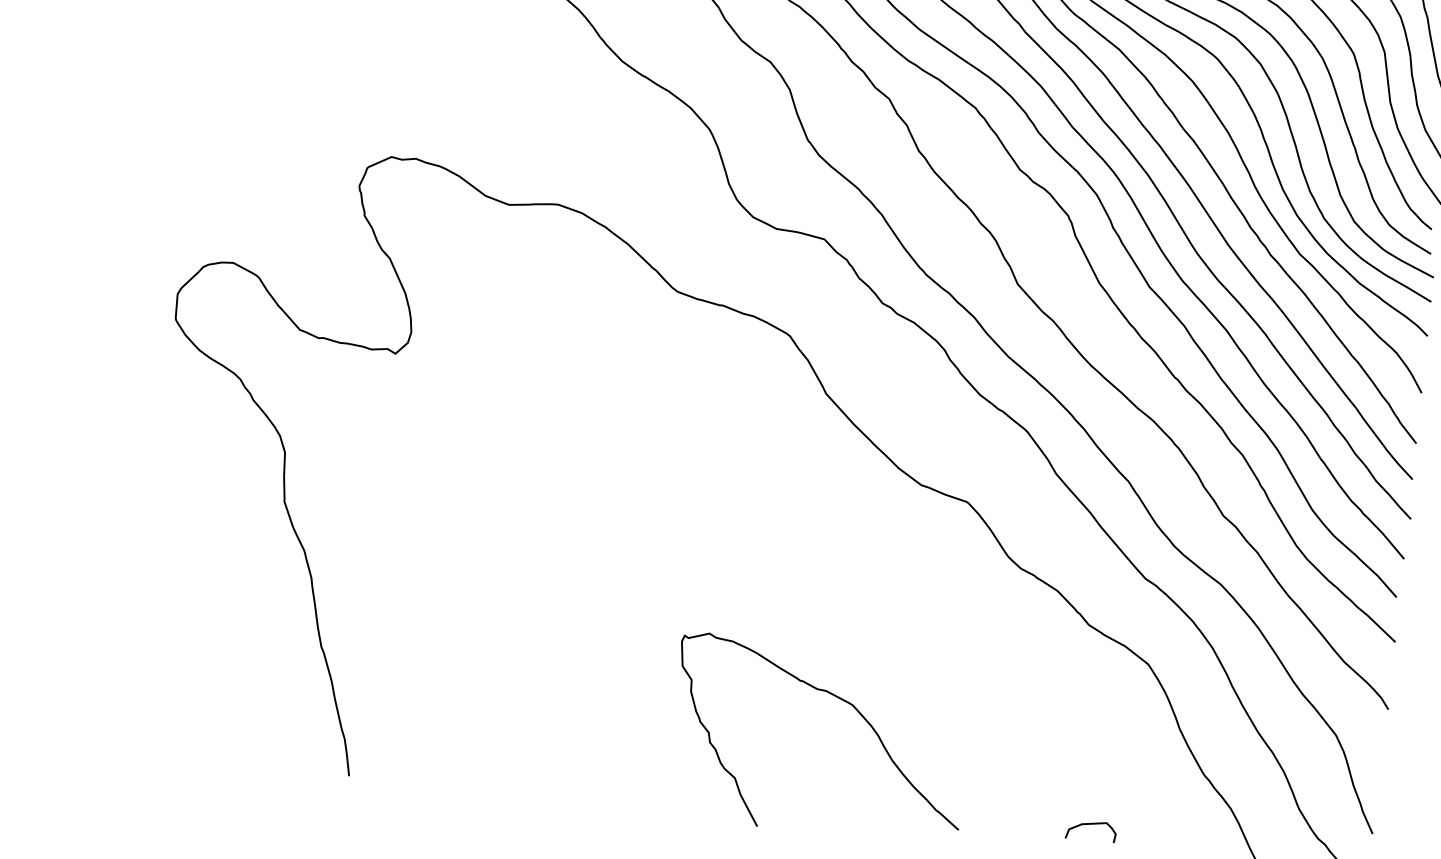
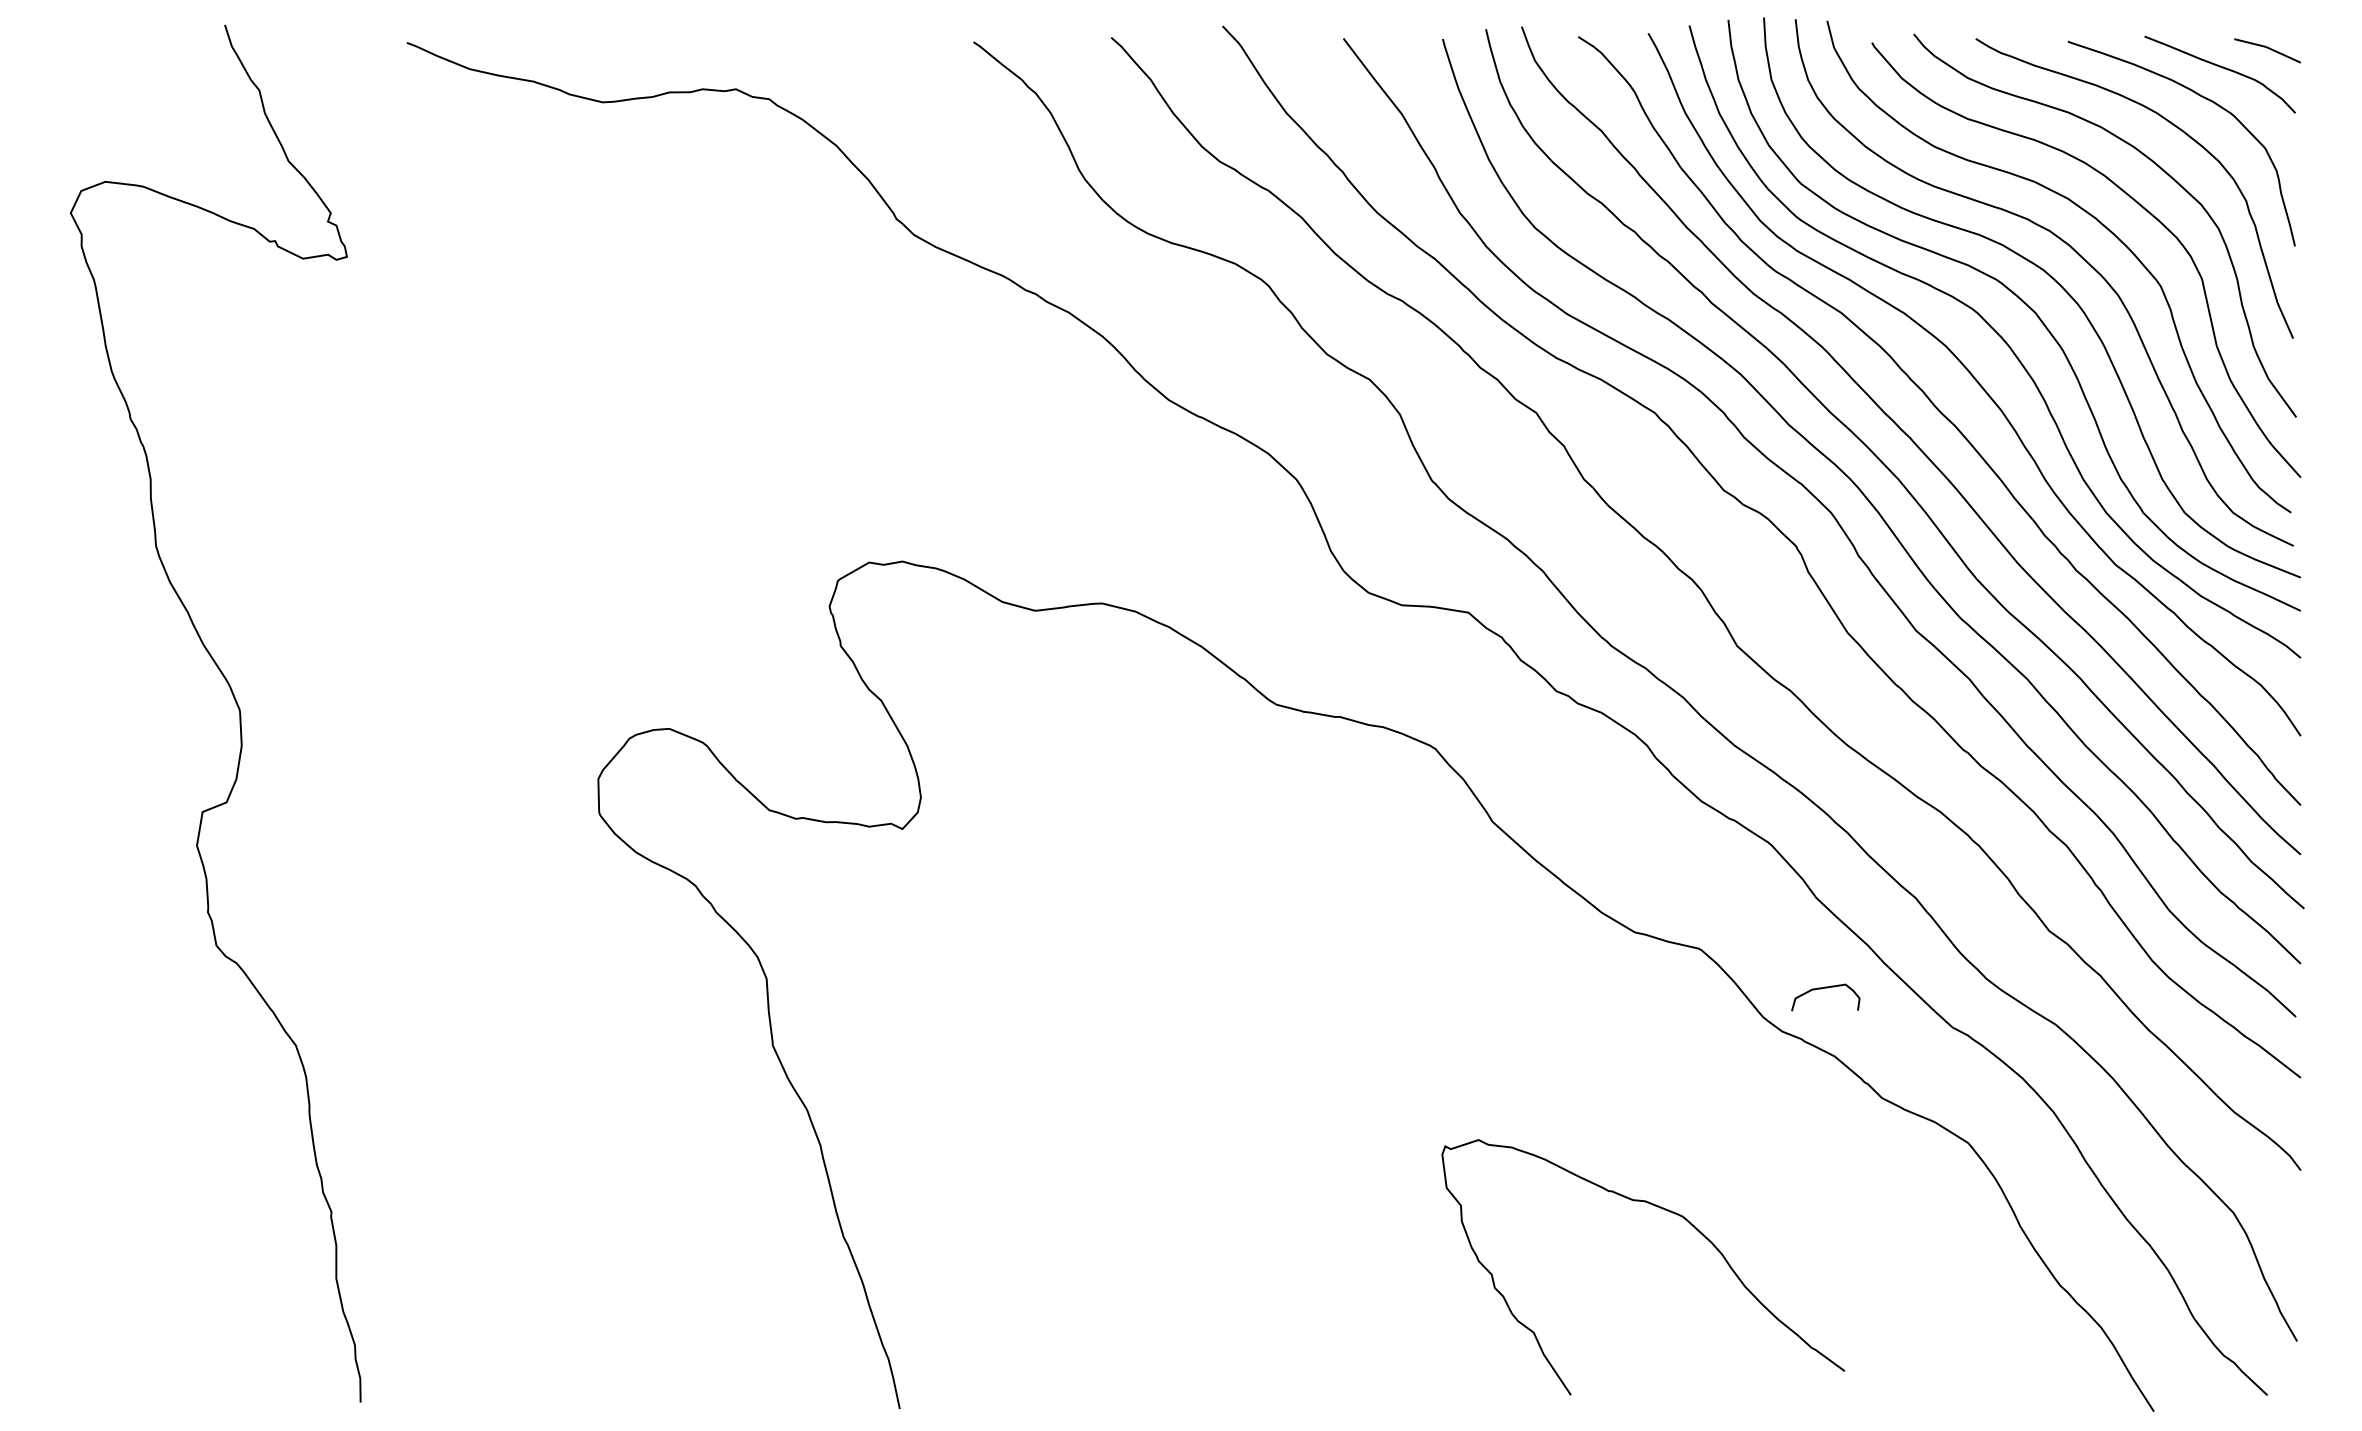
curve: (841, 700) -> (1667, 1211), moved
curve: (1088, 824) -> (1821, 989), moved

